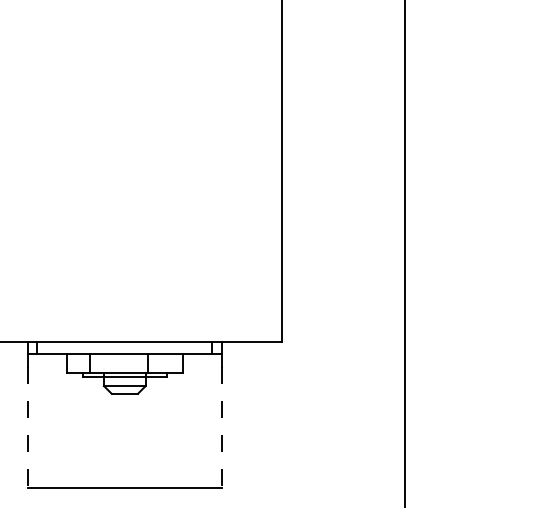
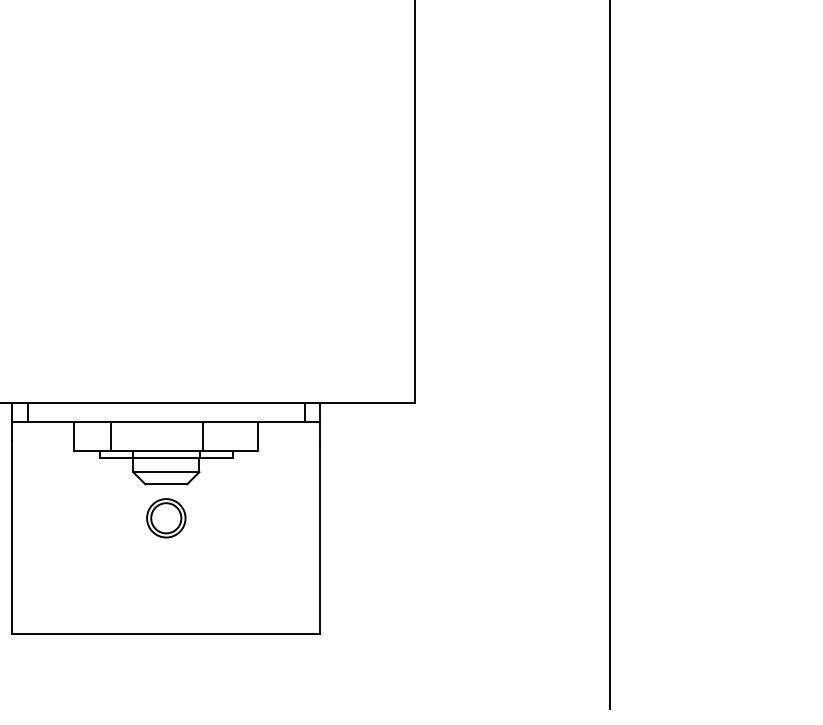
part: (124, 415) -> (165, 518), added
line: (27, 427) -> (12, 537), dashed -> solid
line: (222, 427) -> (320, 537), dashed -> solid

